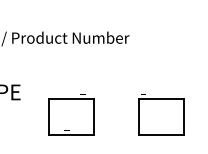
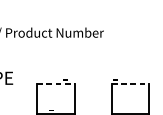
line: (72, 99) -> (56, 84), solid -> dashed
line: (161, 99) -> (130, 84), solid -> dashed

